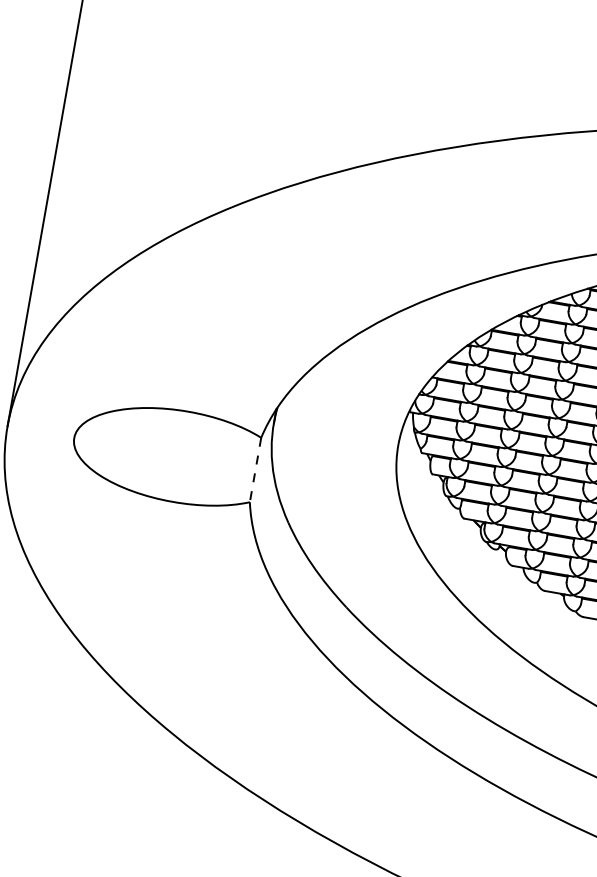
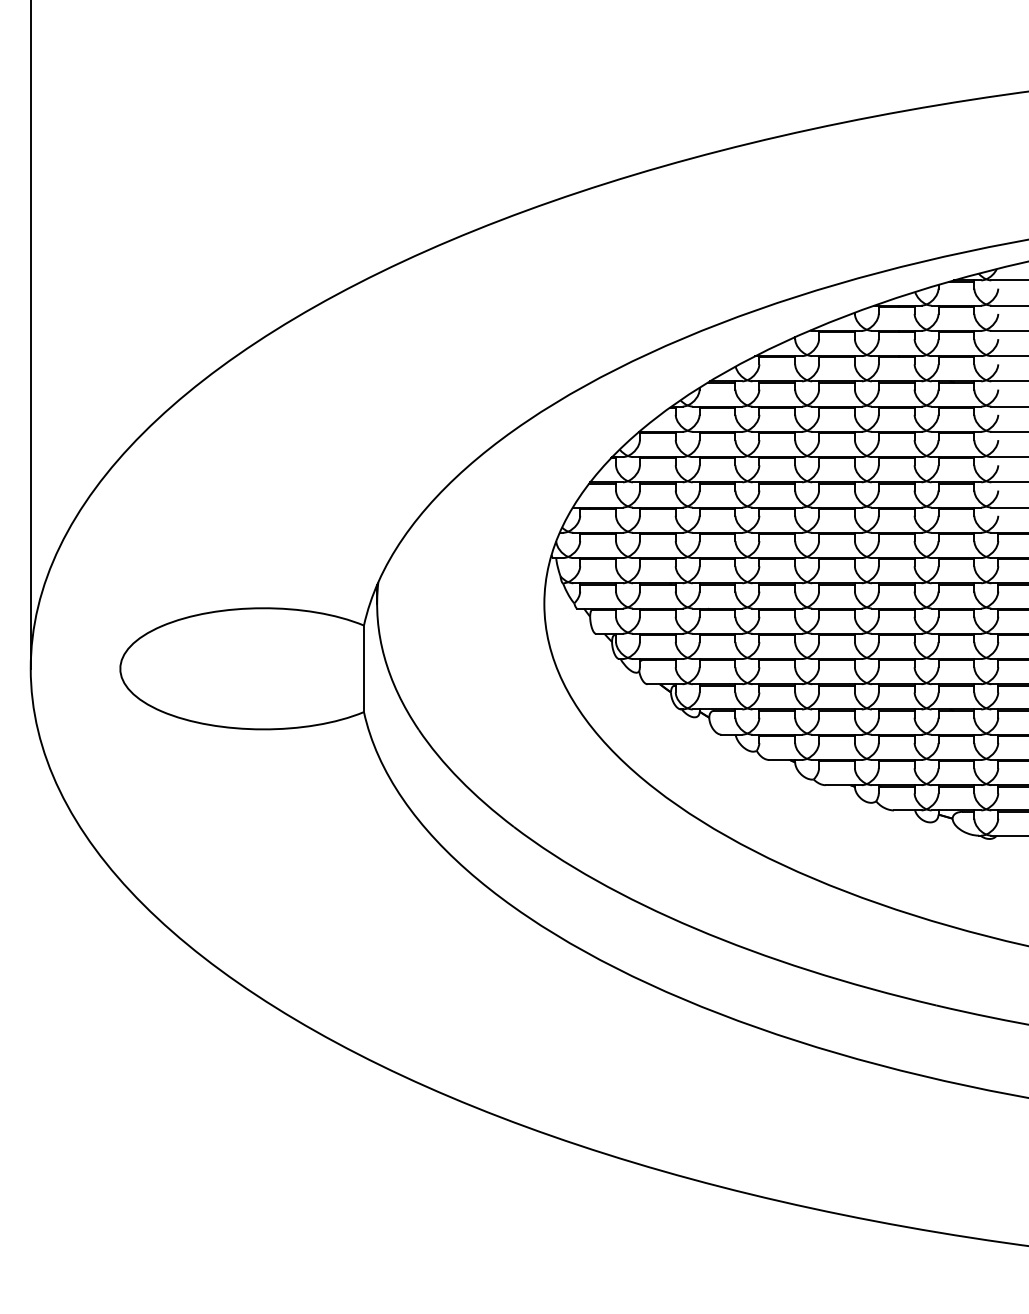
line: (255, 470) -> (363, 669), dashed -> solid

